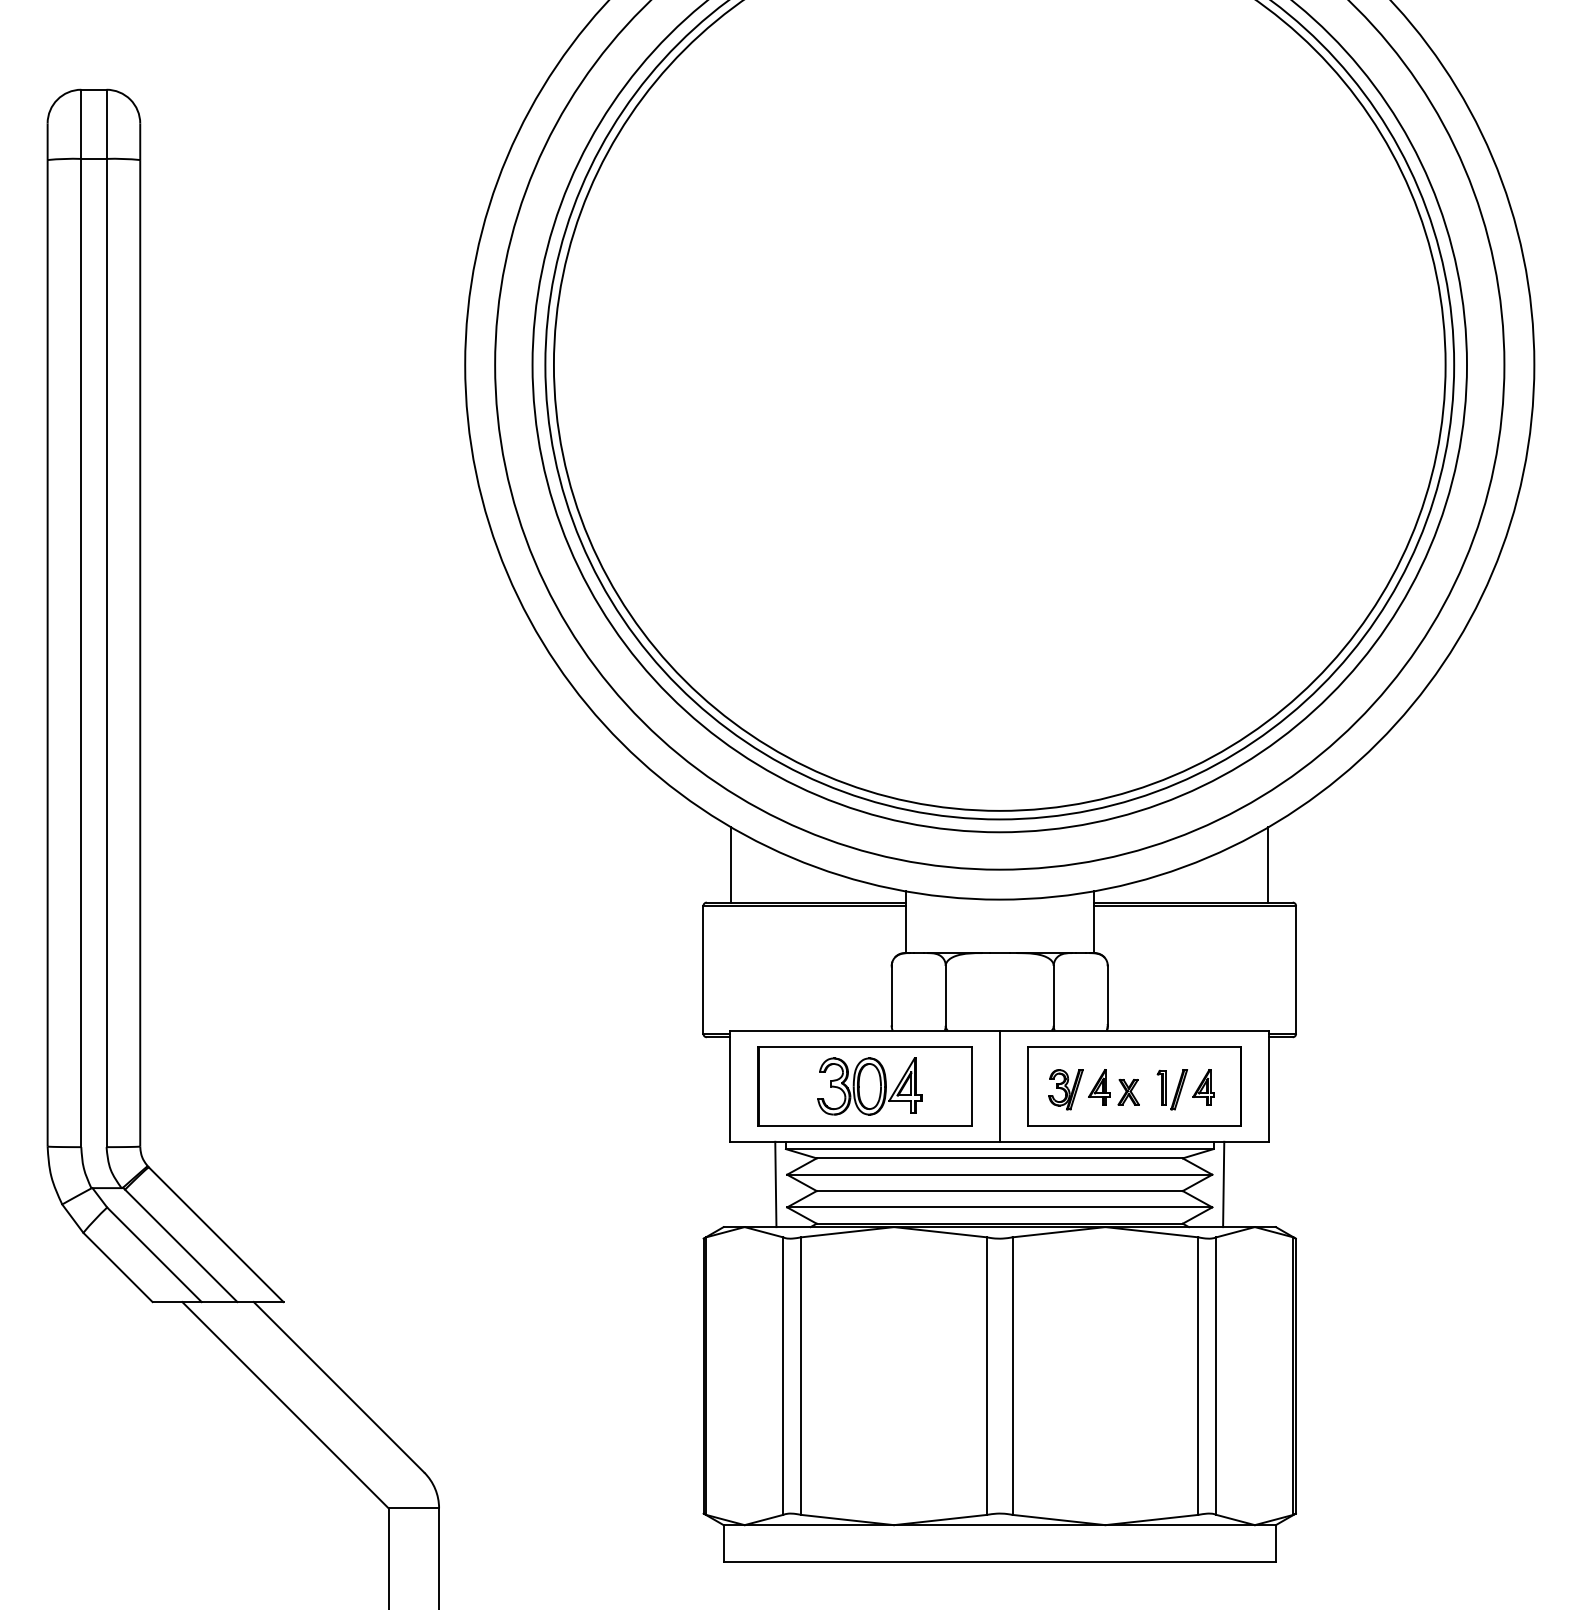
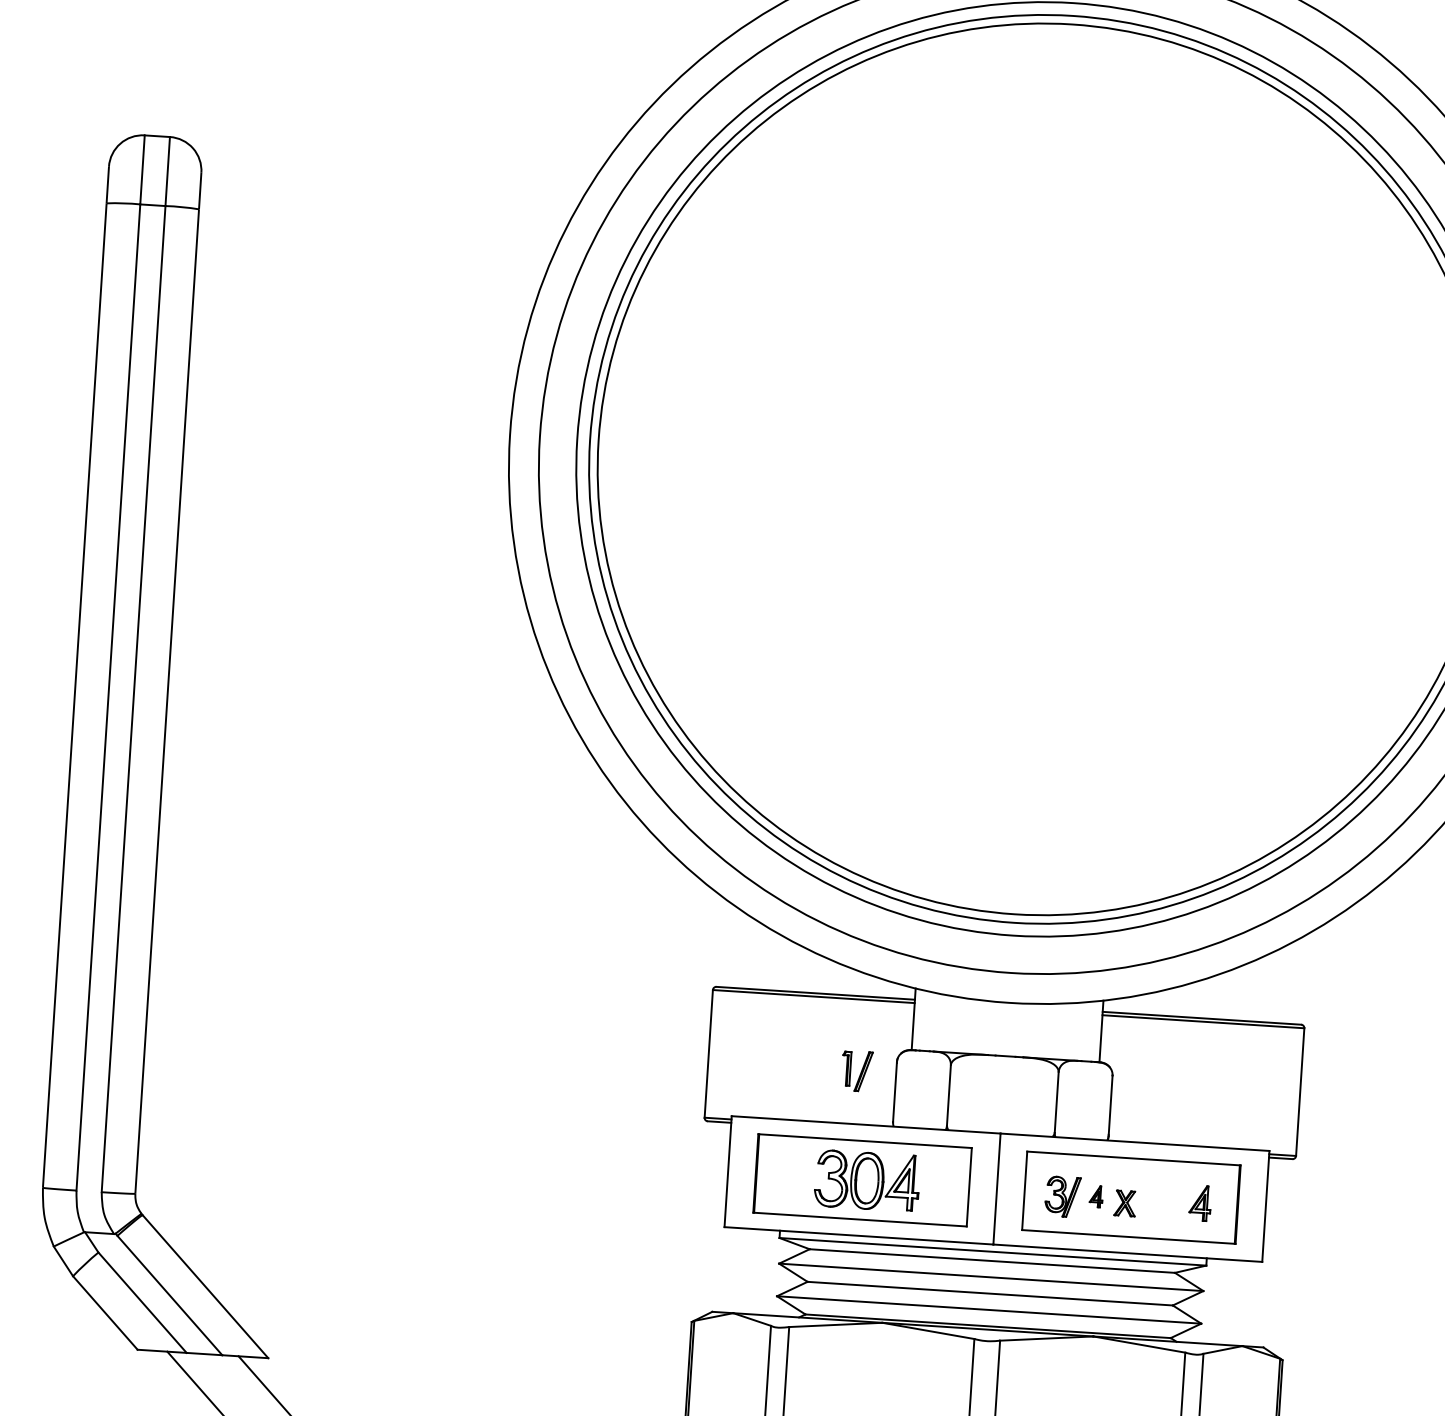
line: (731, 864) -> (743, 950), removed
line: (1268, 864) -> (1279, 985), removed
part: (1099, 1087) -> (1096, 1196), size x0.6
part: (1172, 1089) -> (857, 1071), moved
line: (775, 1184) -> (766, 1272), removed
line: (1223, 1184) -> (1213, 1301), removed

